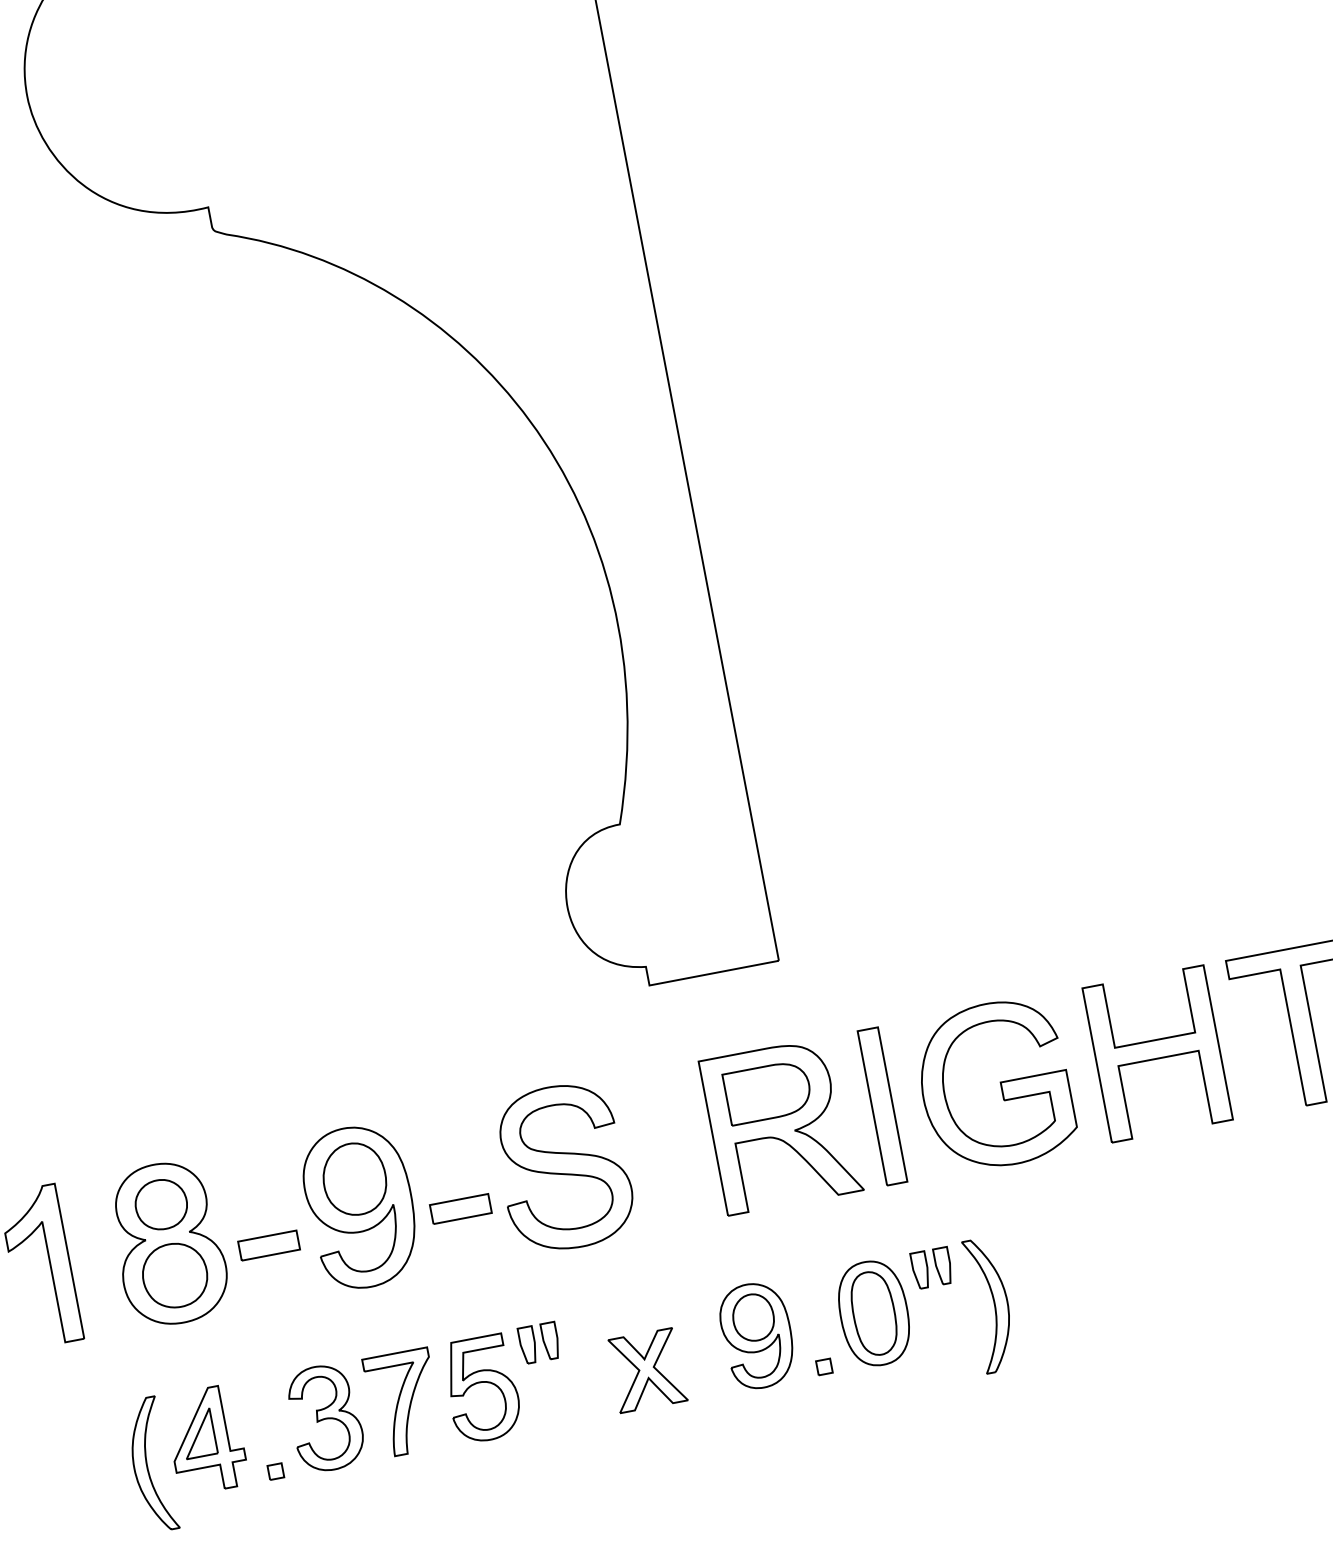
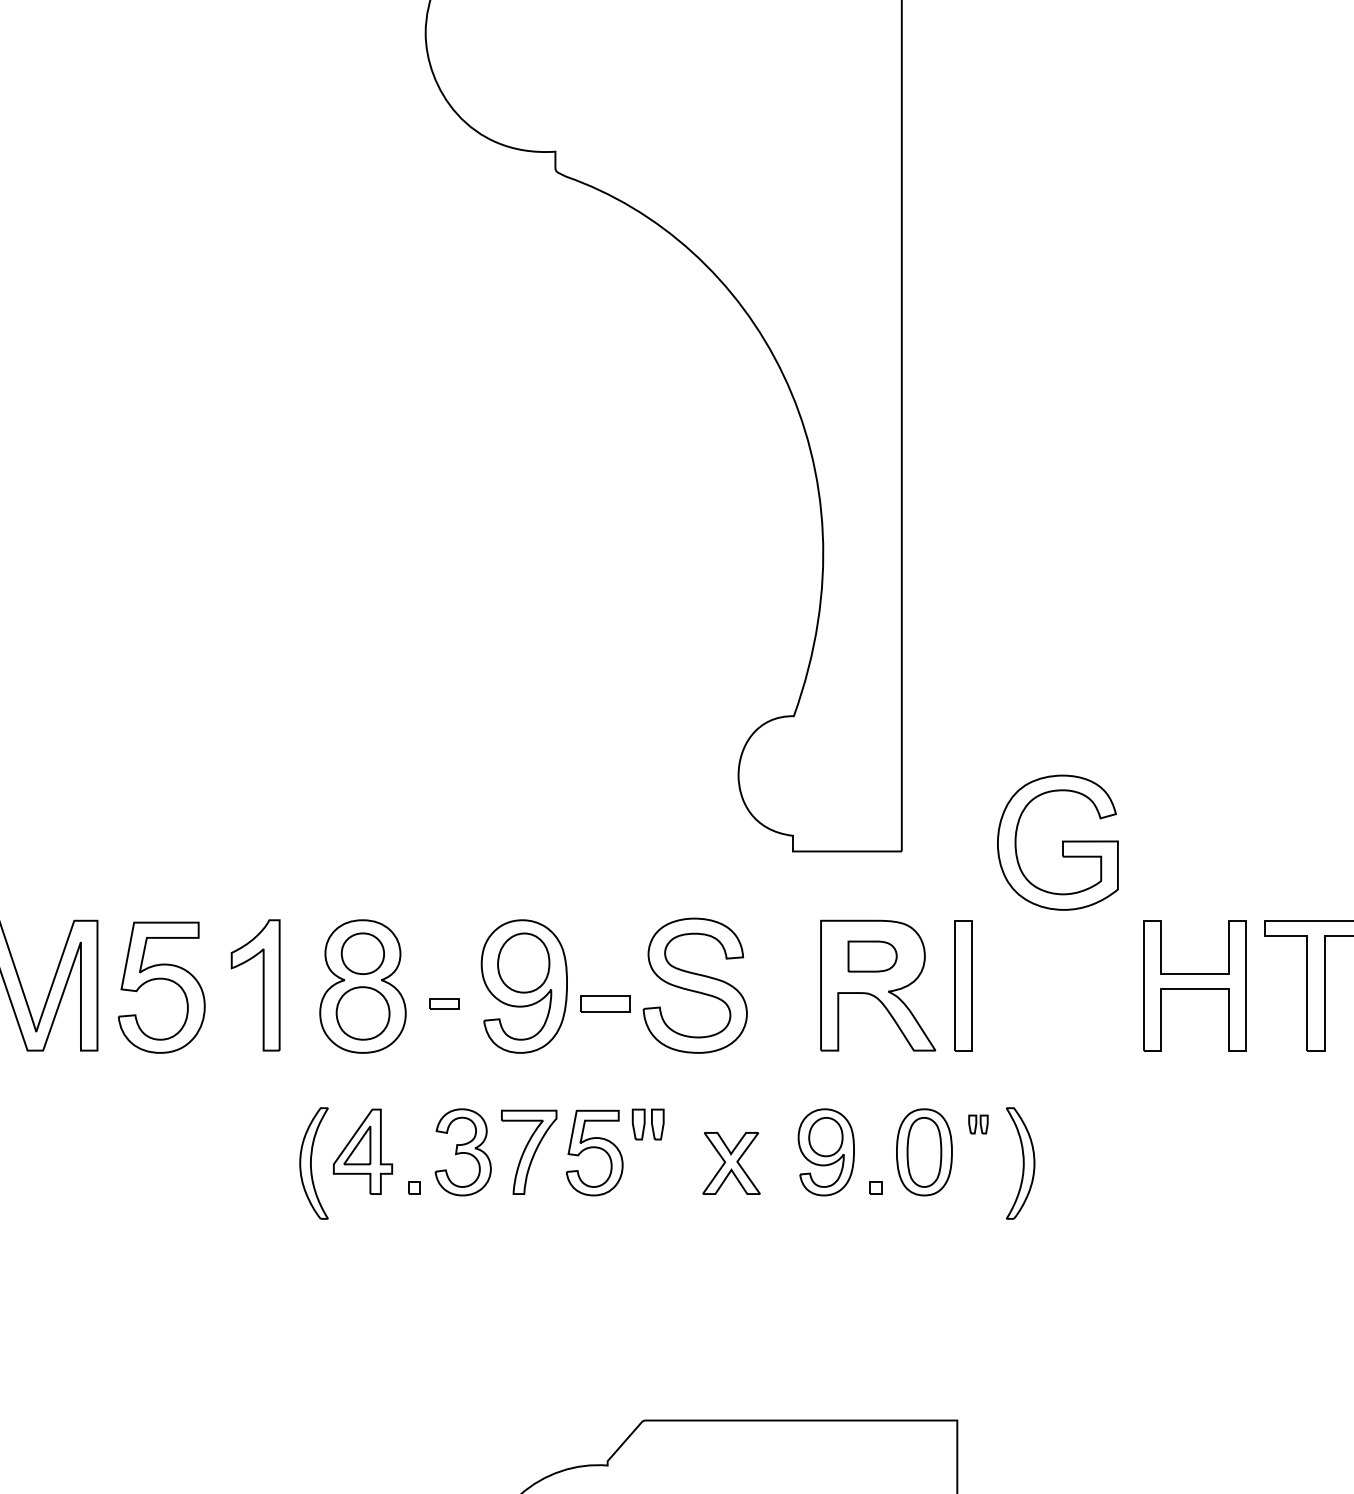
part: (994, 1084) -> (1057, 842), moved
part: (767, 1092) -> (872, 956), size x0.7
part: (269, 1245) -> (444, 1003), size x0.6
part: (932, 1268) -> (978, 1124), size x0.6

